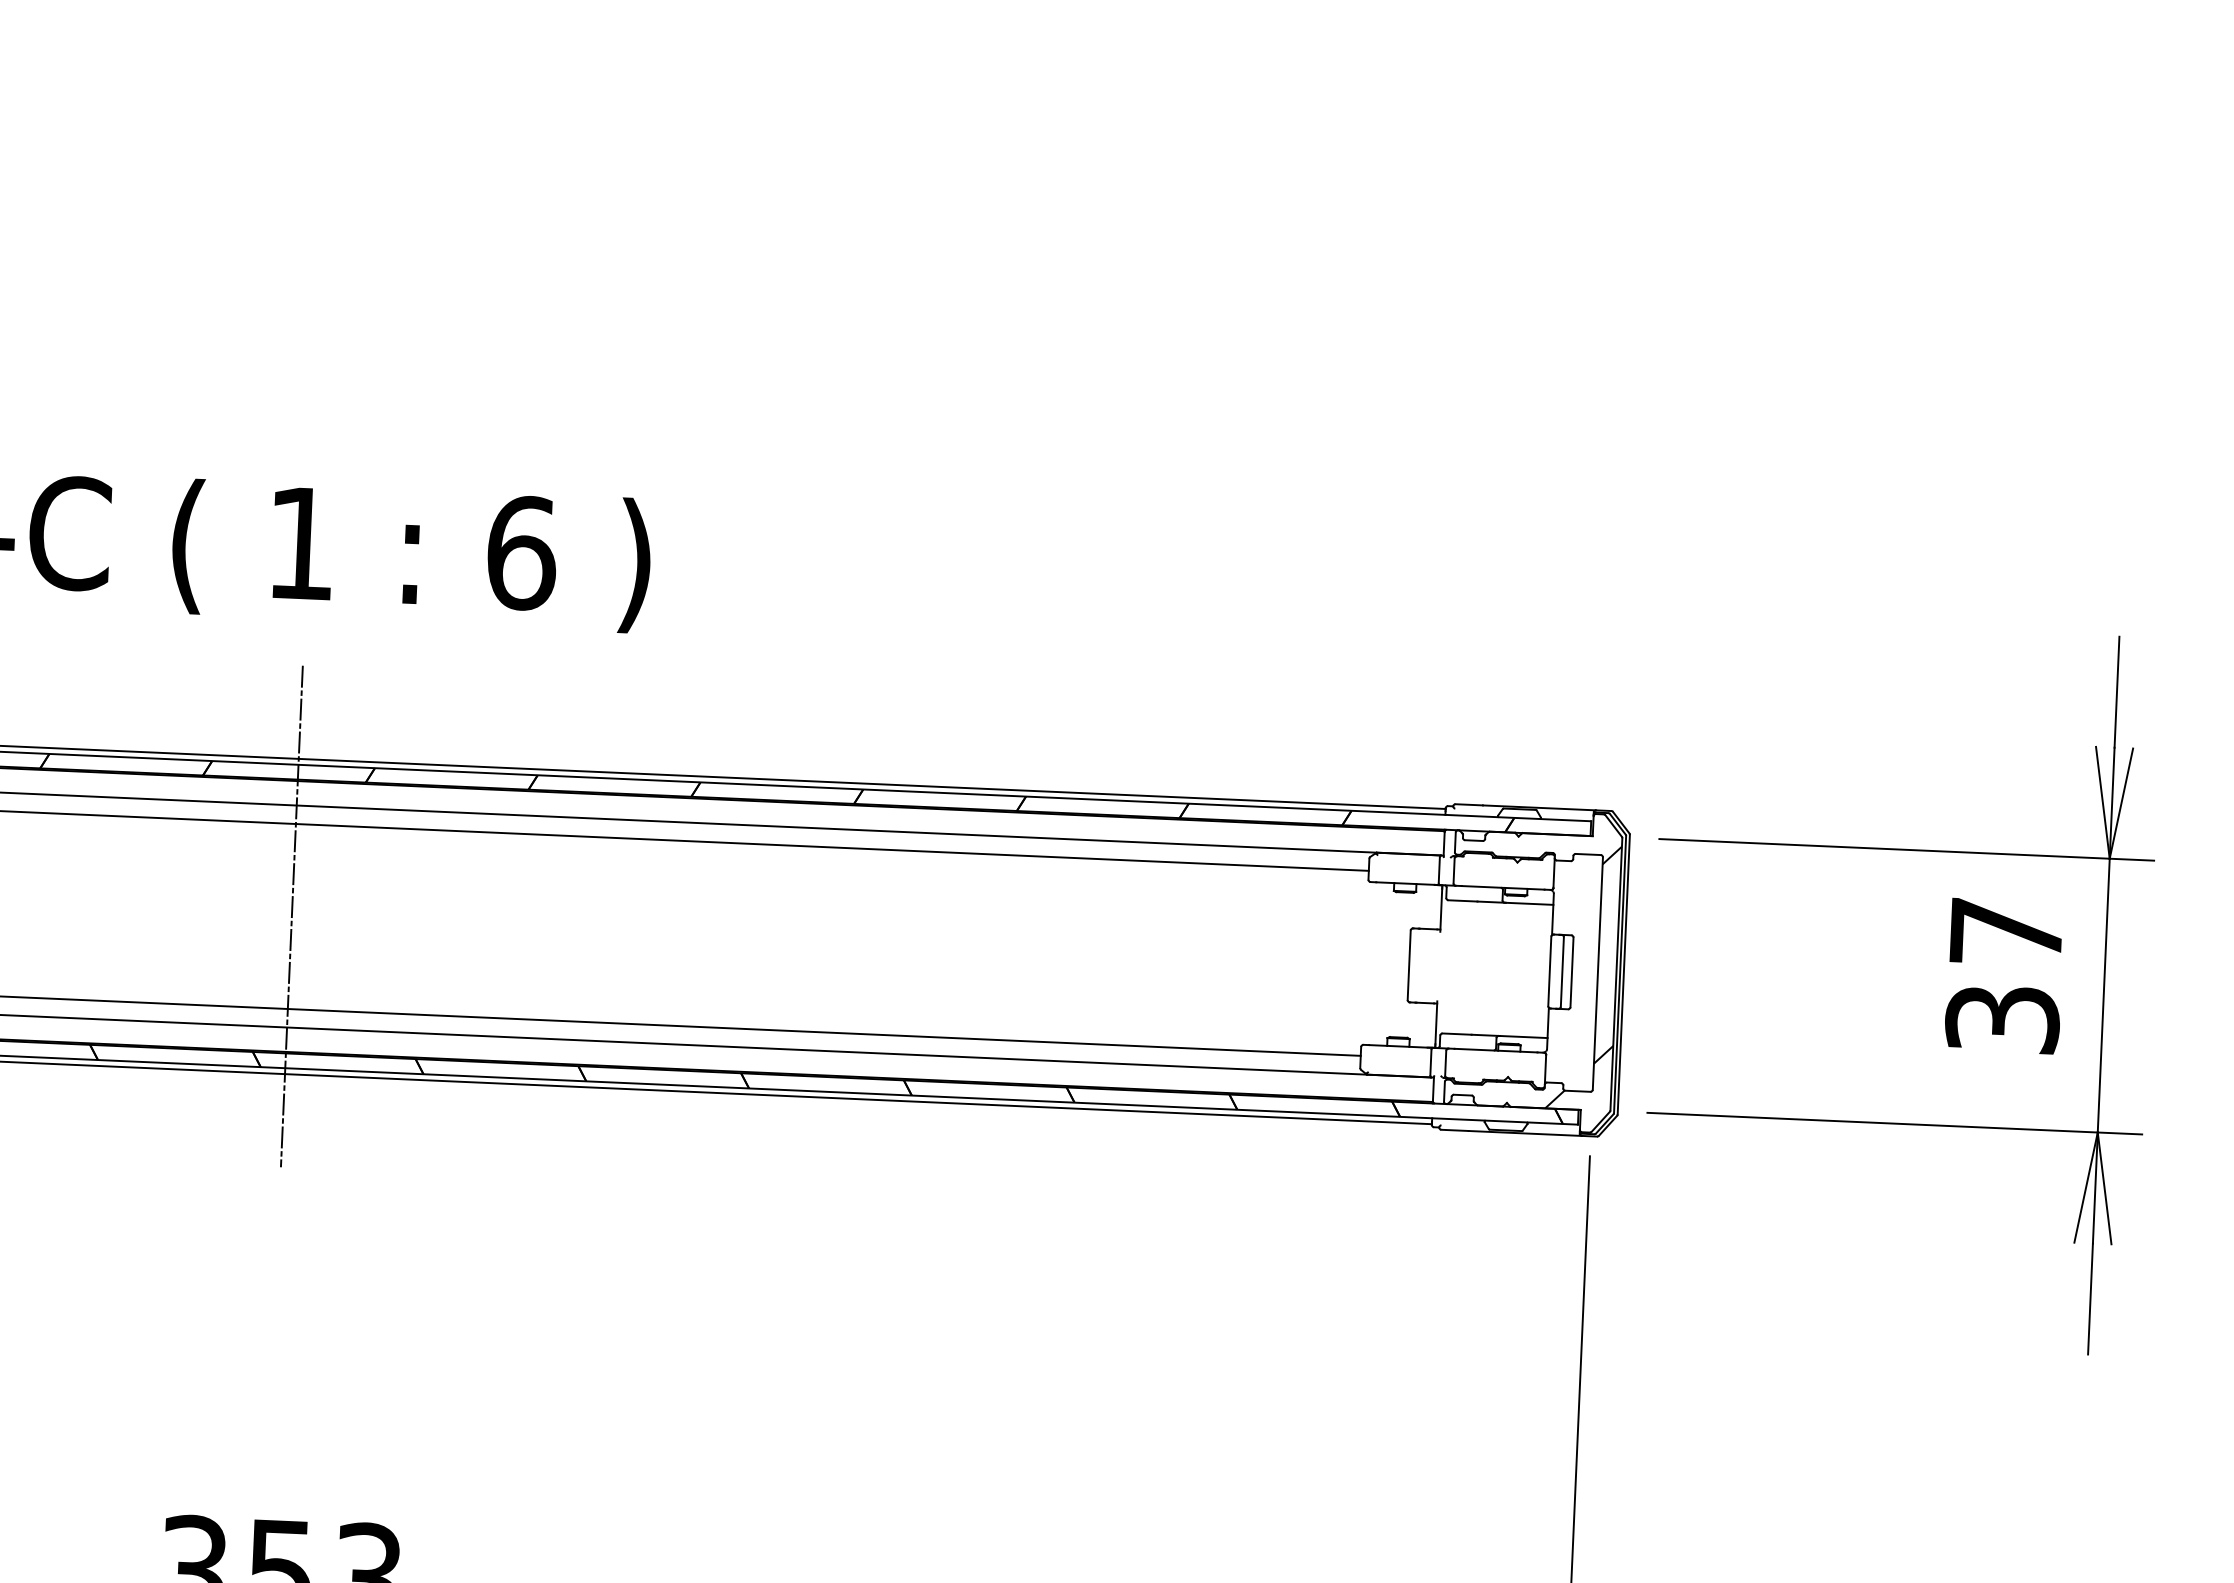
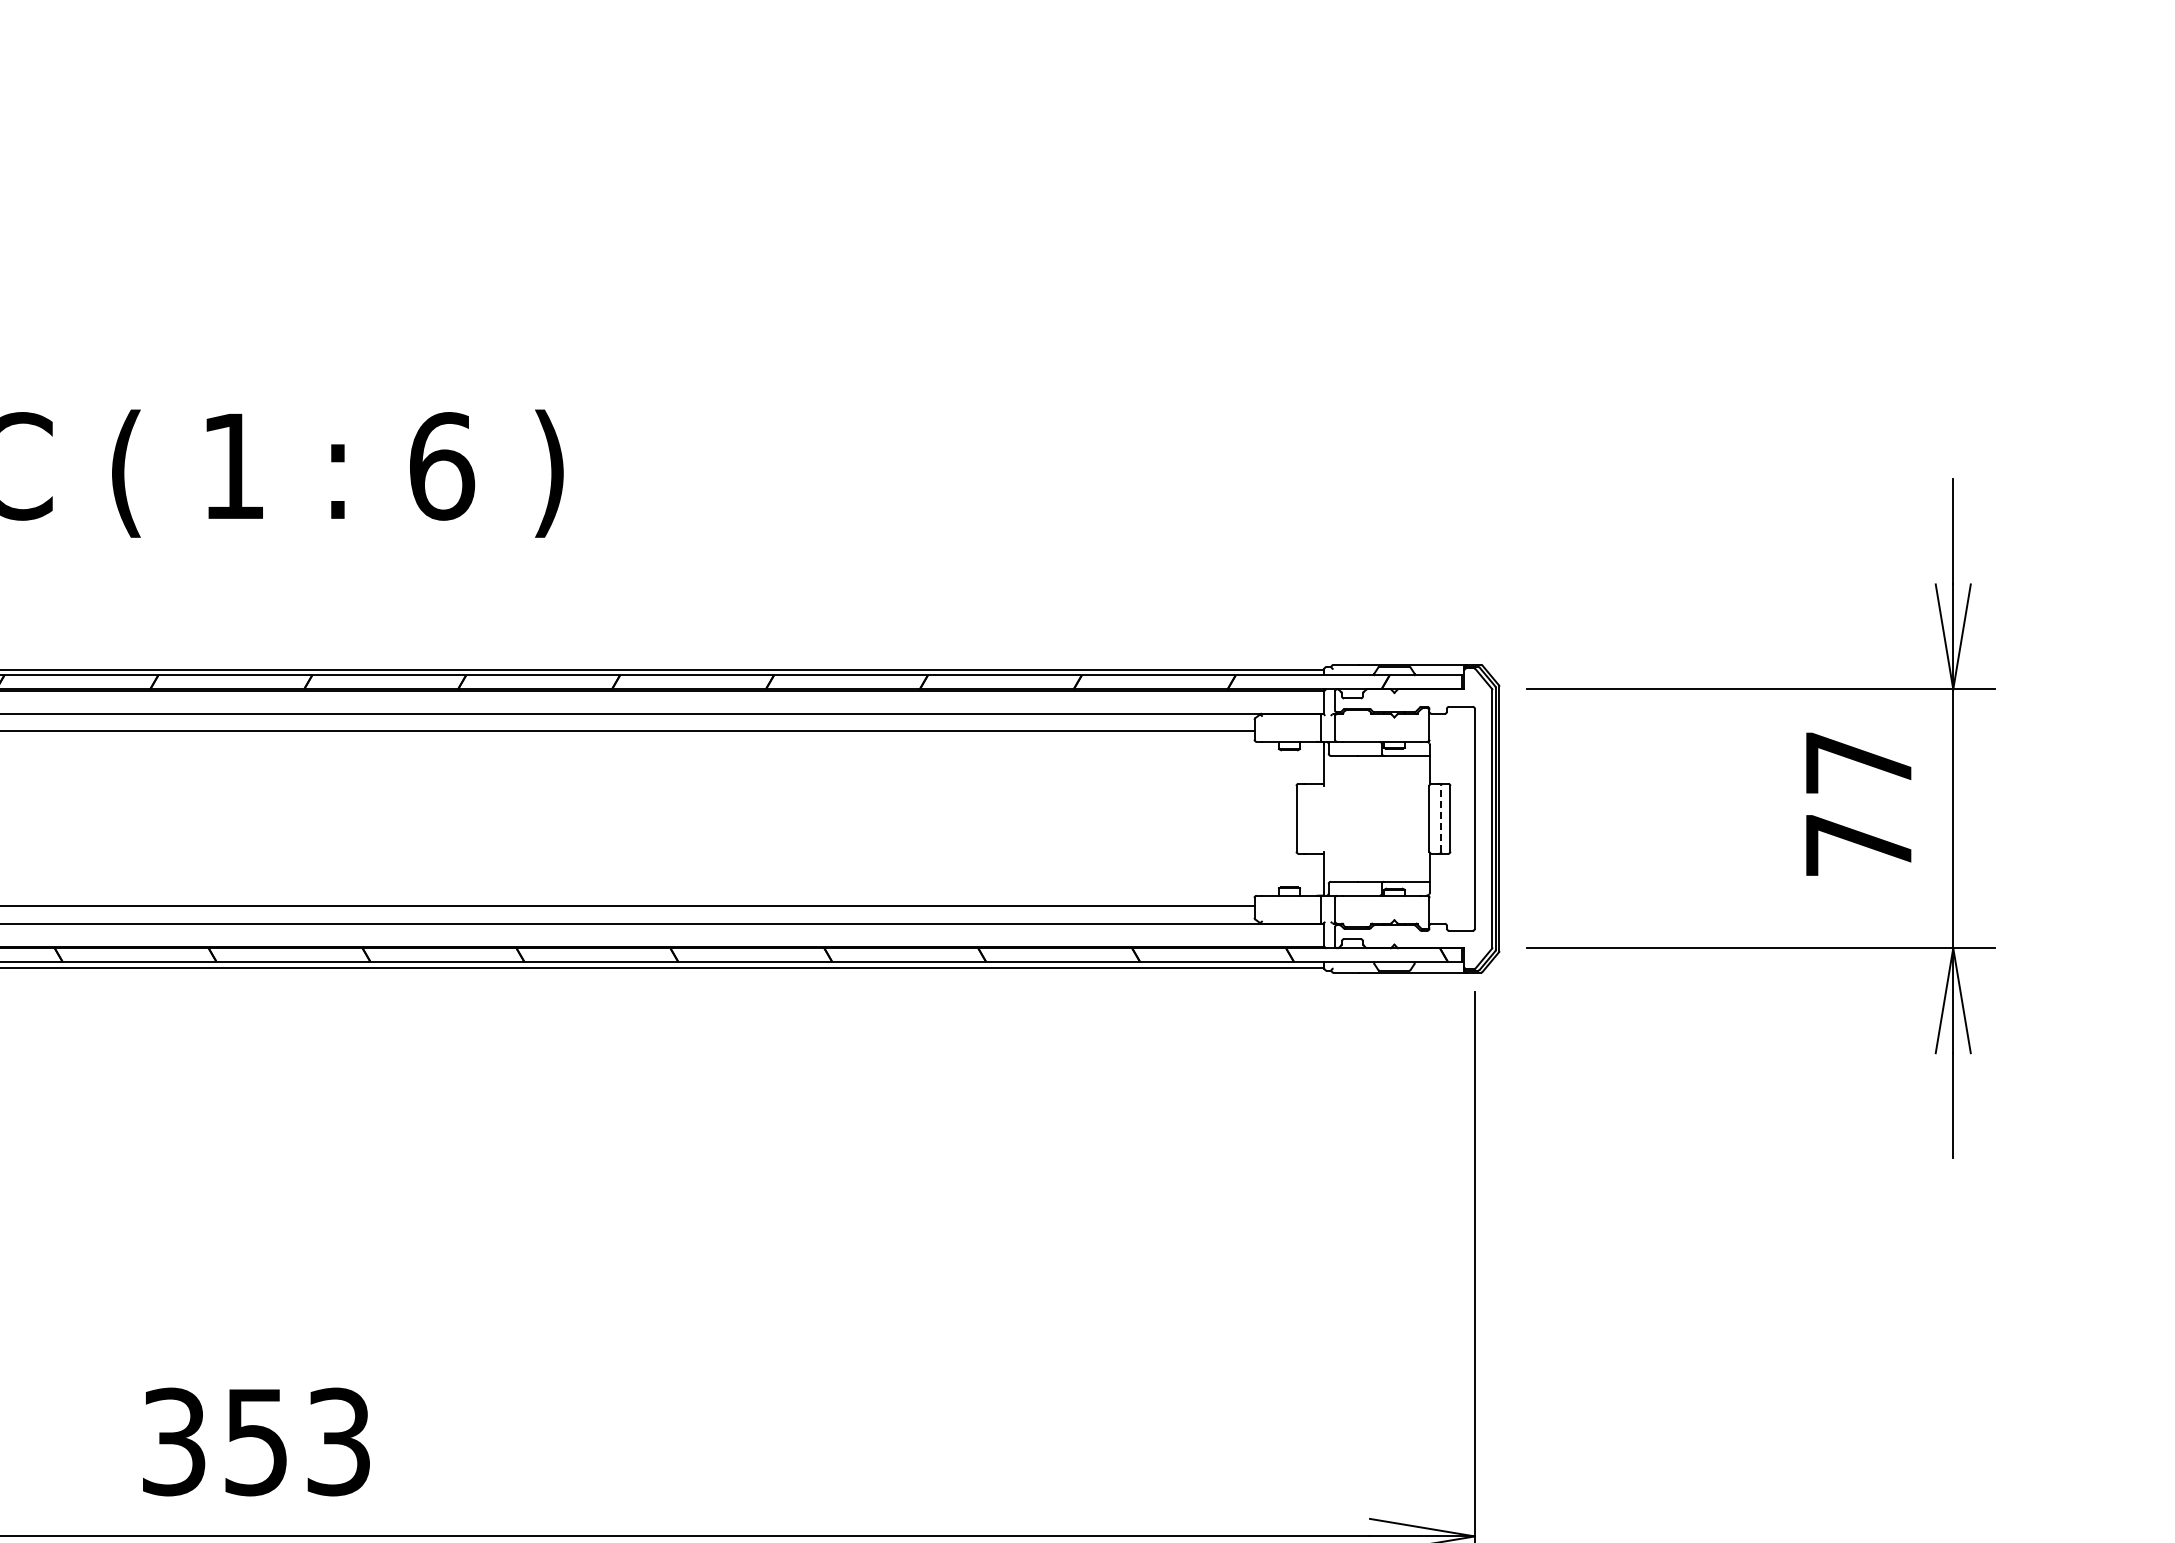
line: (291, 916) -> (239, 818), removed
line: (1562, 971) -> (1441, 818), solid -> dashed
hatch: (1583, 977) -> (1461, 823), removed
text: (2002, 1019) -> (1858, 845), 37 -> 77

